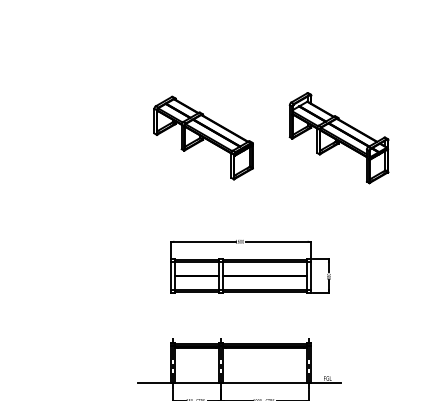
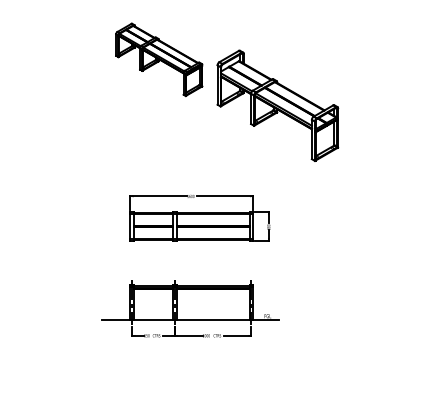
part: (203, 137) -> (159, 59), moved
part: (338, 137) -> (277, 105), size x1.4

